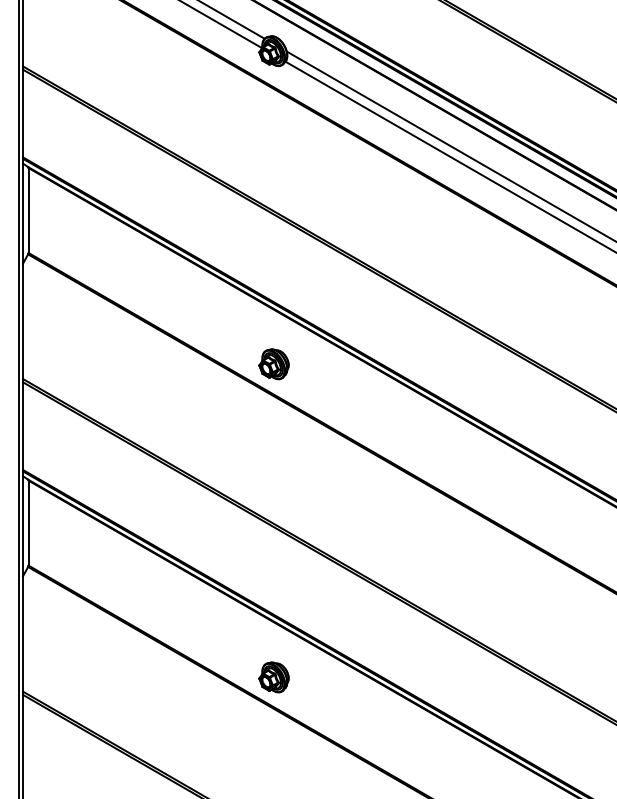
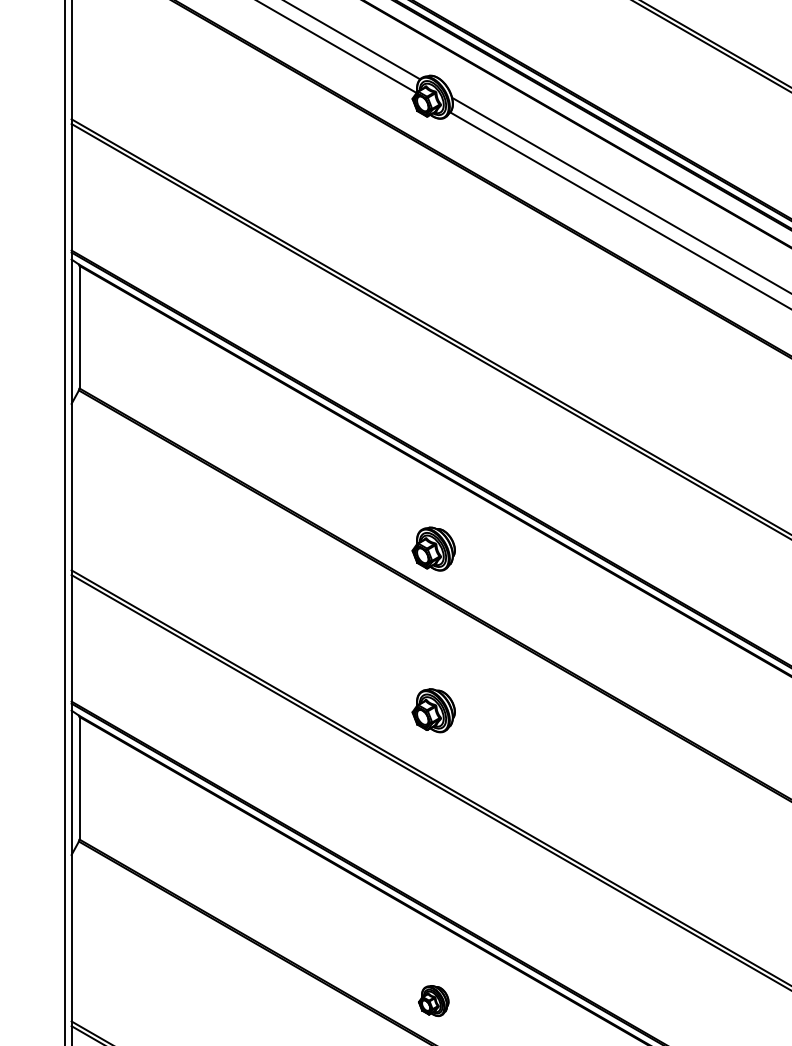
part: (273, 476) -> (432, 711), added
part: (273, 677) -> (432, 1001), size x0.7

